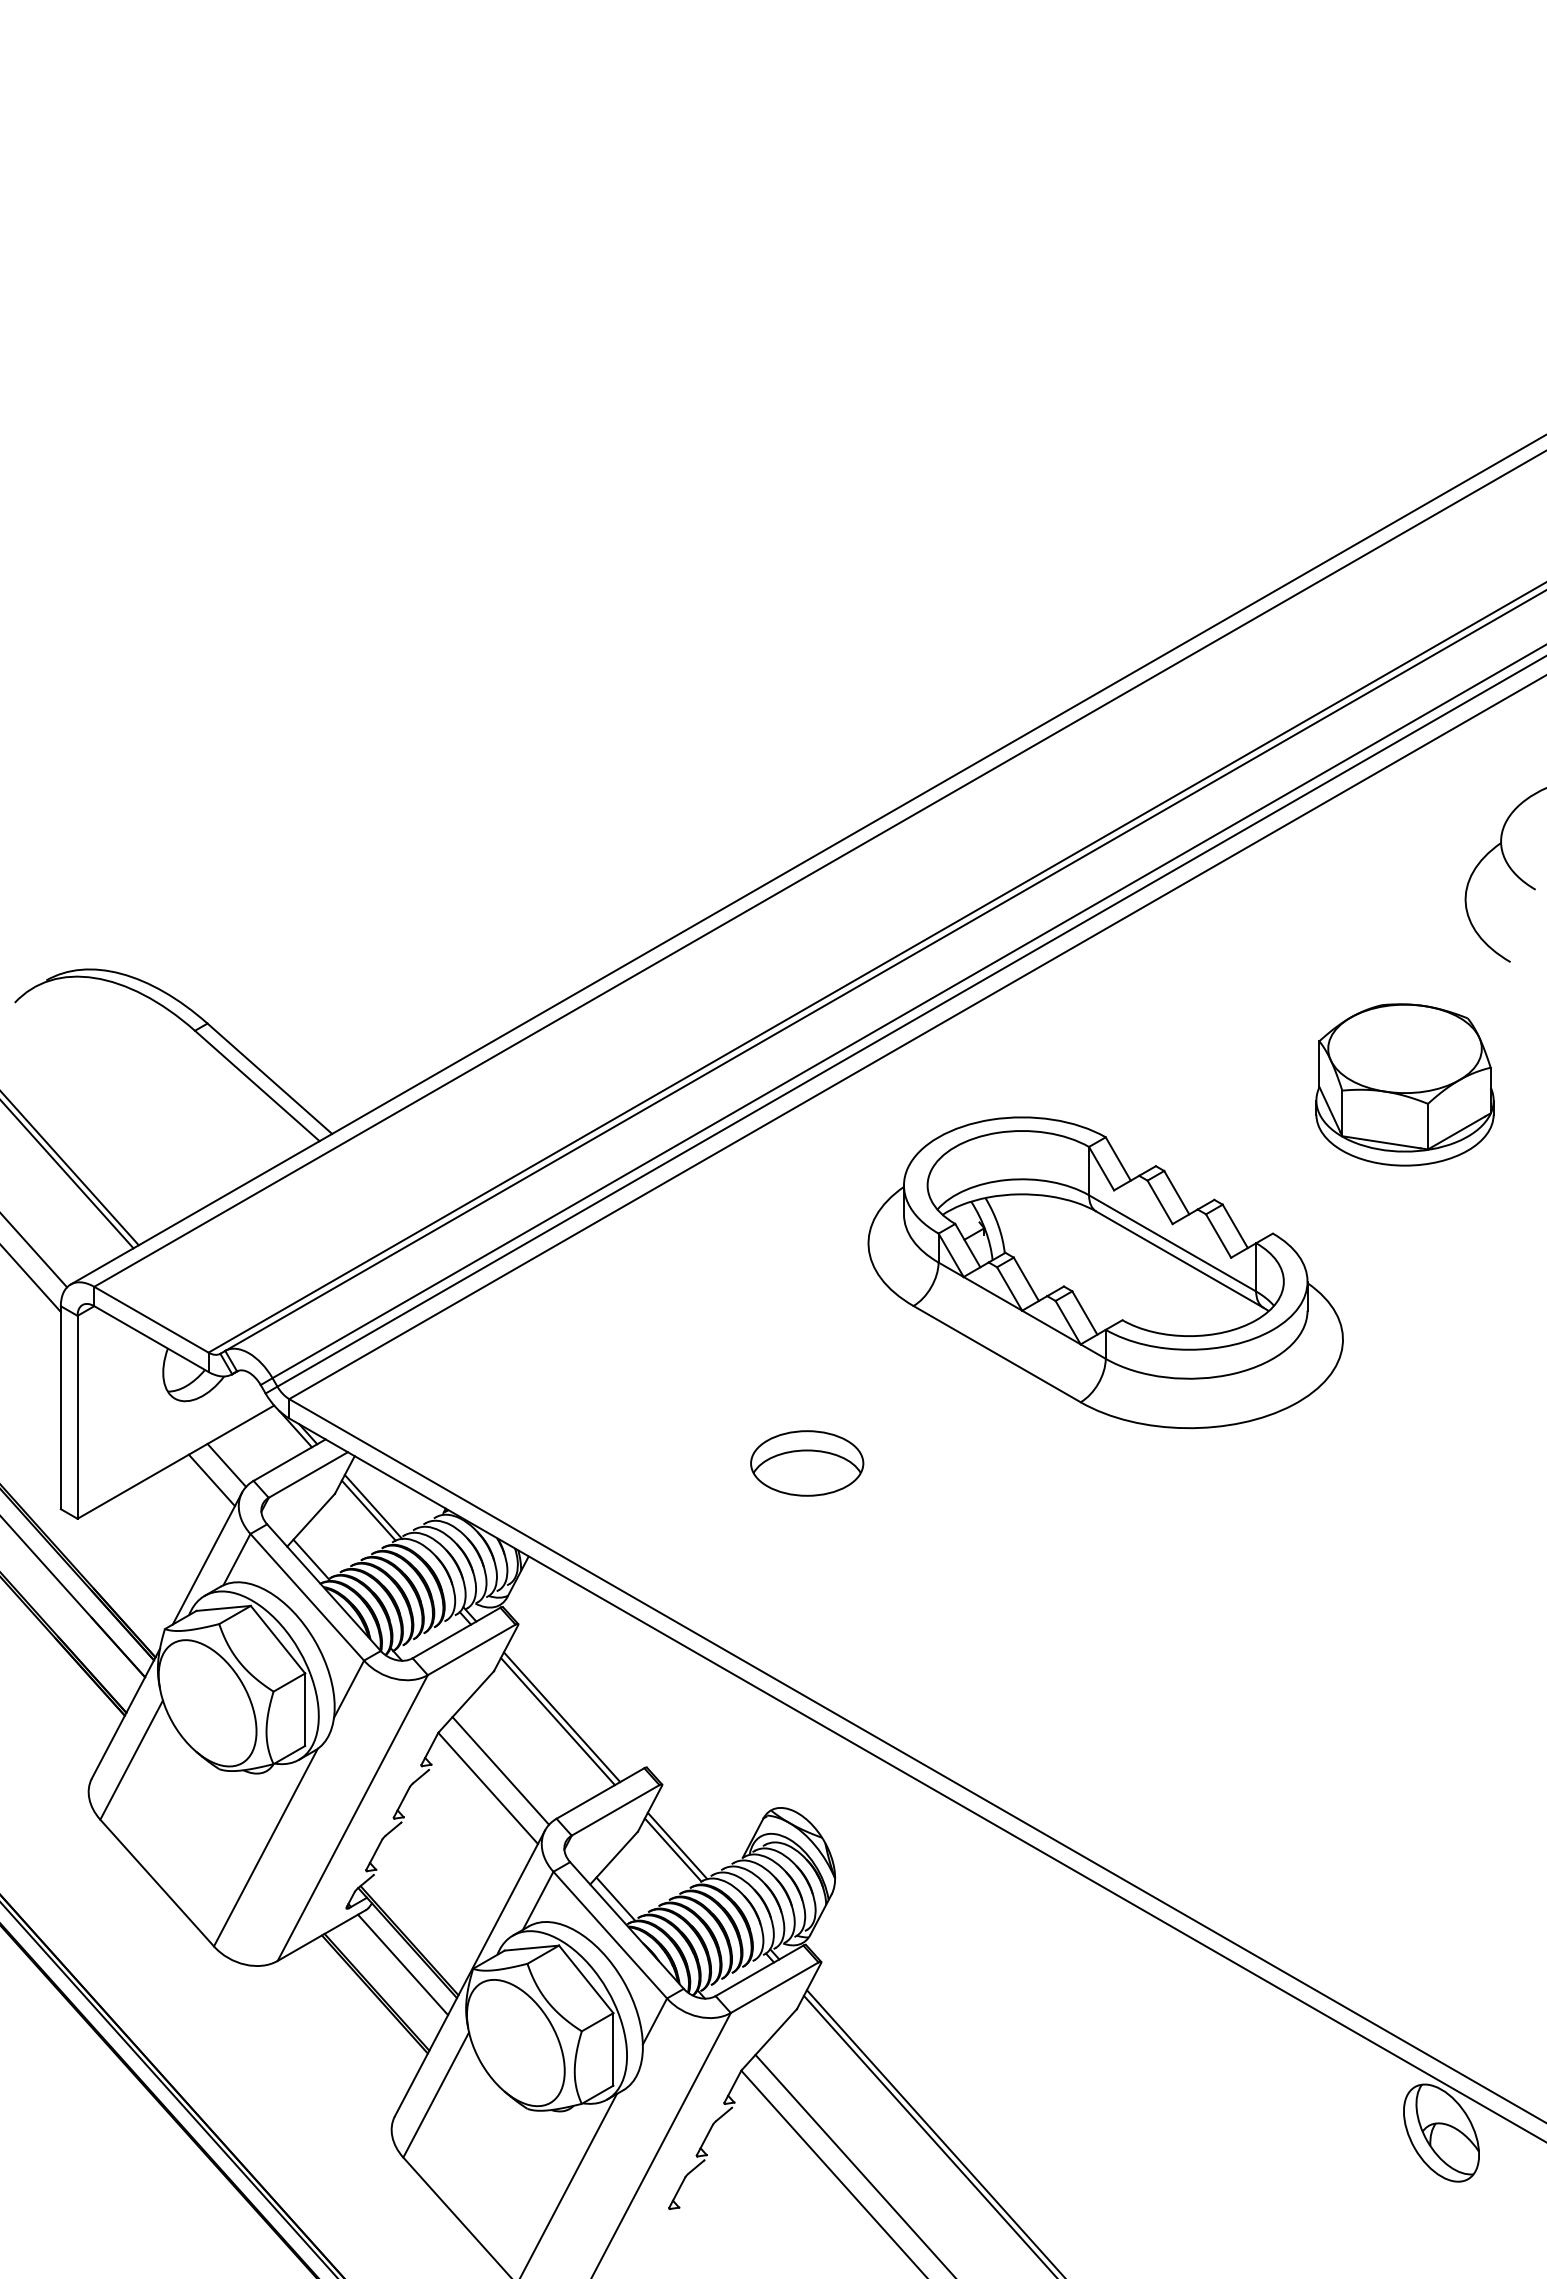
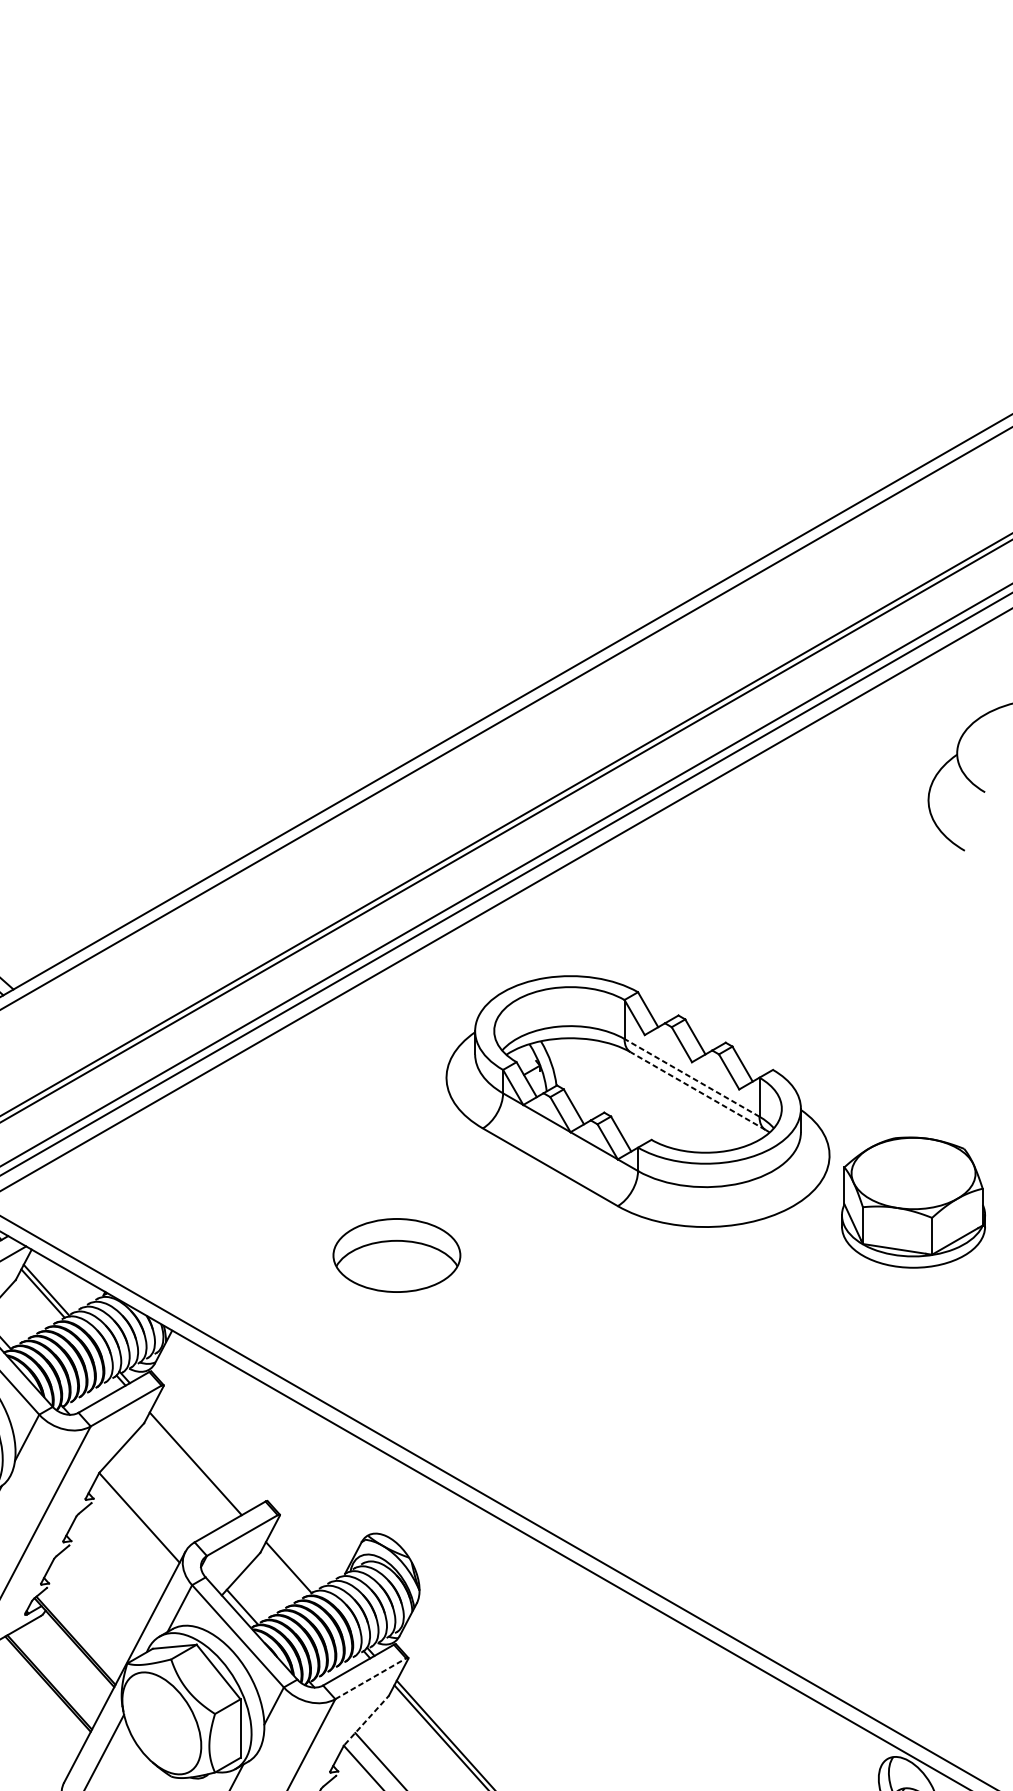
part: (1404, 1084) -> (913, 1202), moved
line: (1172, 1243) -> (691, 1077), solid -> dashed
line: (1179, 1259) -> (697, 1090), solid -> dashed
part: (807, 1463) -> (397, 1255), size x1.4
line: (561, 1717) -> (198, 1460), removed
line: (500, 1770) -> (149, 1503), removed
line: (677, 1845) -> (292, 1563), removed
line: (403, 1964) -> (71, 1660), removed
line: (774, 1987) -> (370, 1678), solid -> dashed
line: (769, 2039) -> (366, 1720), solid -> dashed

